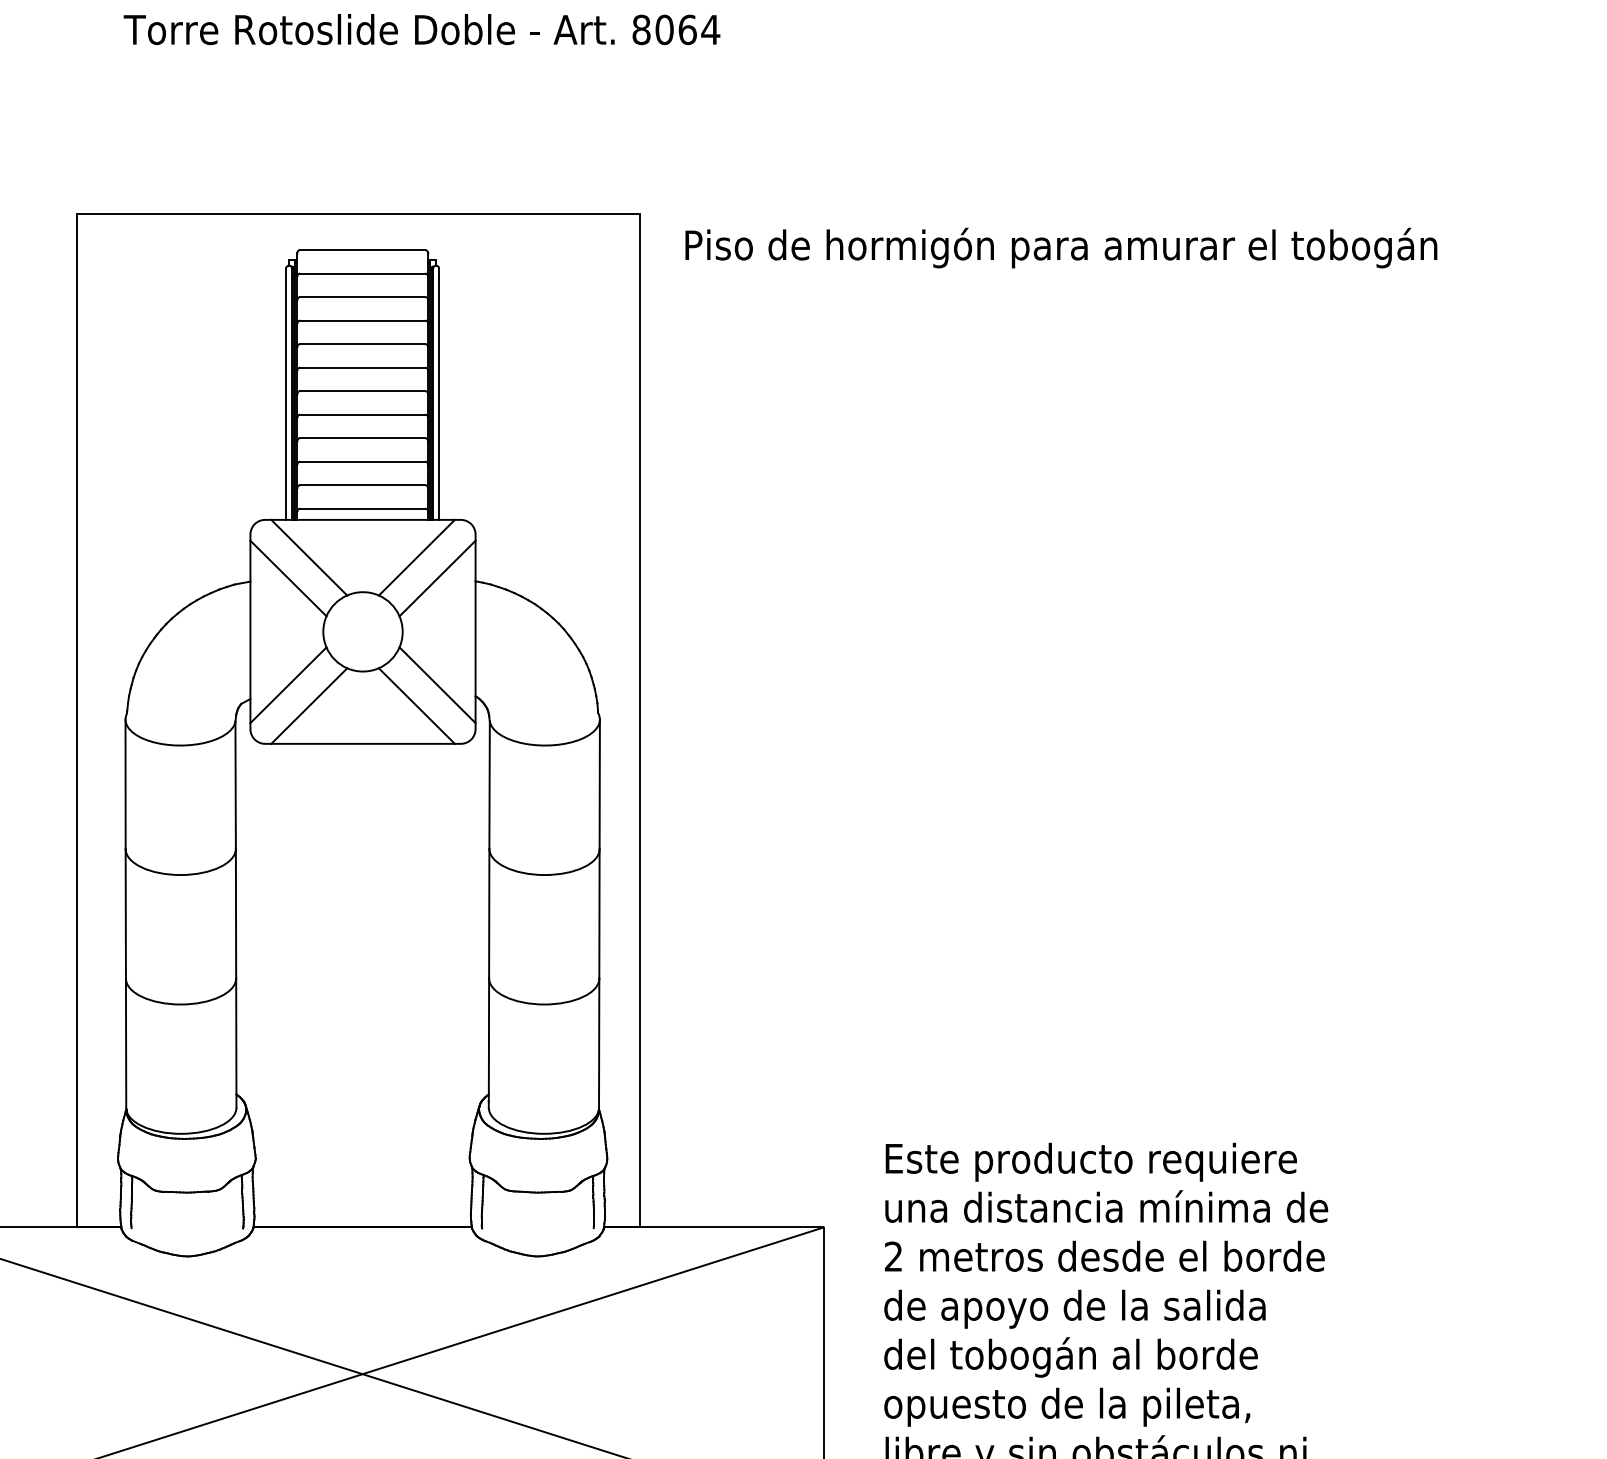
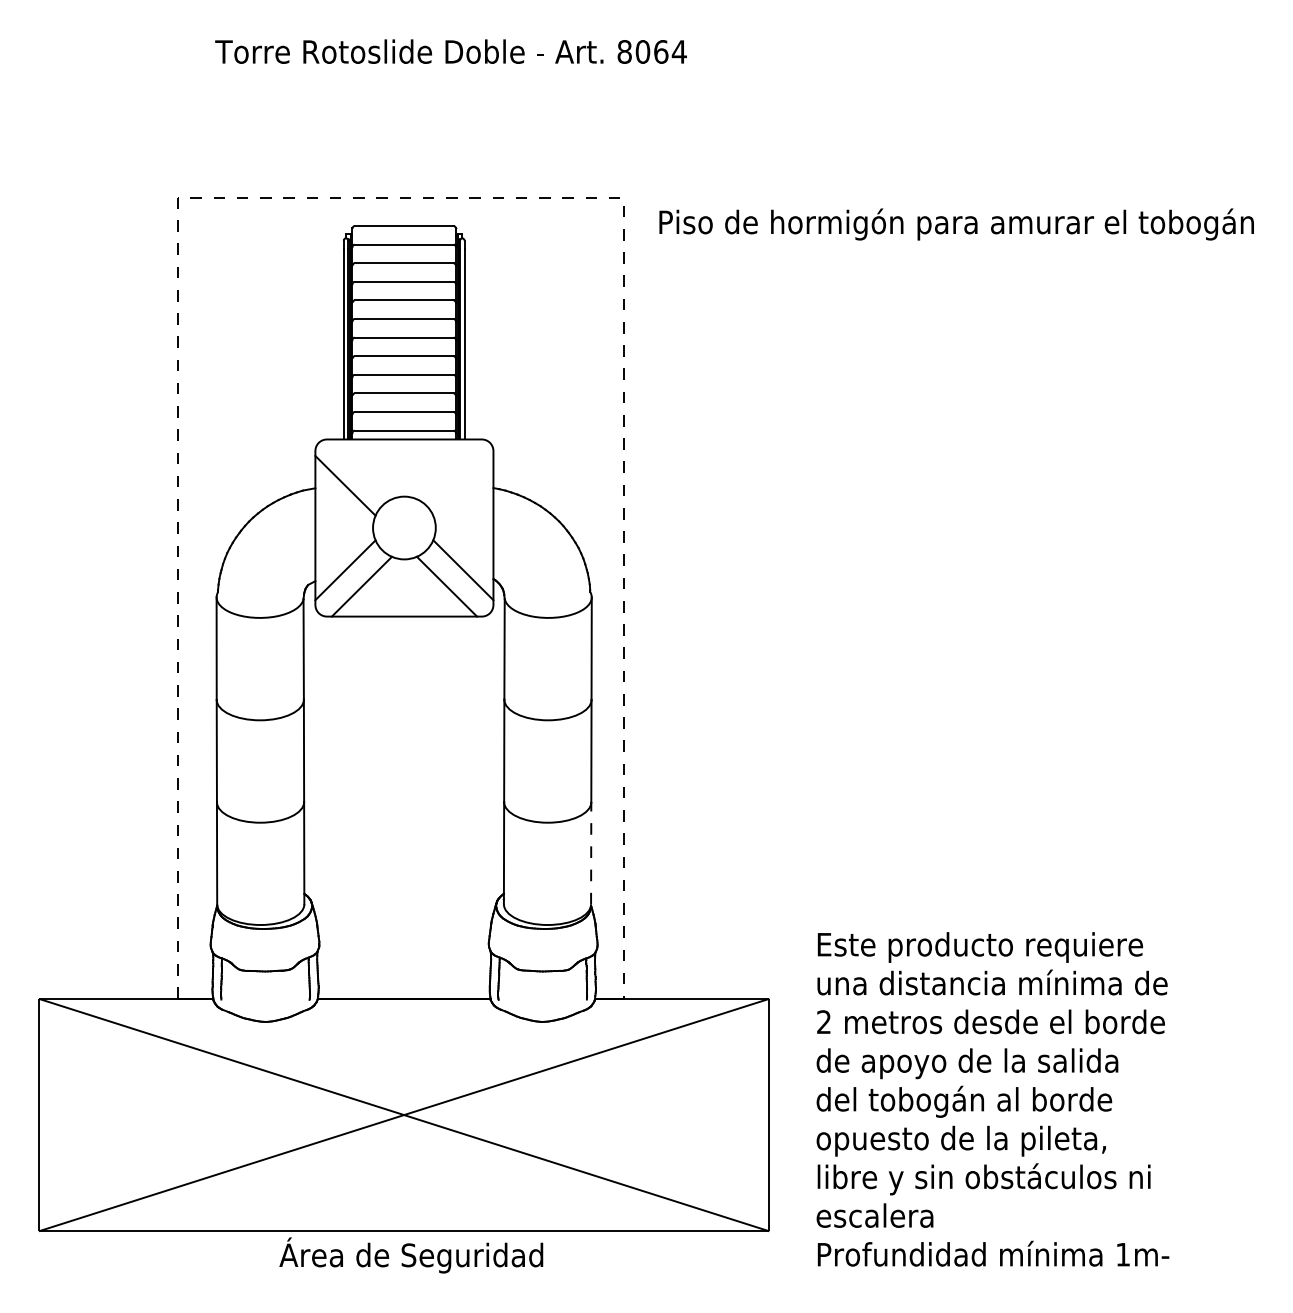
line: (358, 213) -> (400, 197), solid -> dashed
line: (308, 557) -> (361, 469), removed
line: (416, 557) -> (446, 469), removed
line: (437, 578) -> (463, 485), removed
line: (599, 1042) -> (591, 852), solid -> dashed

